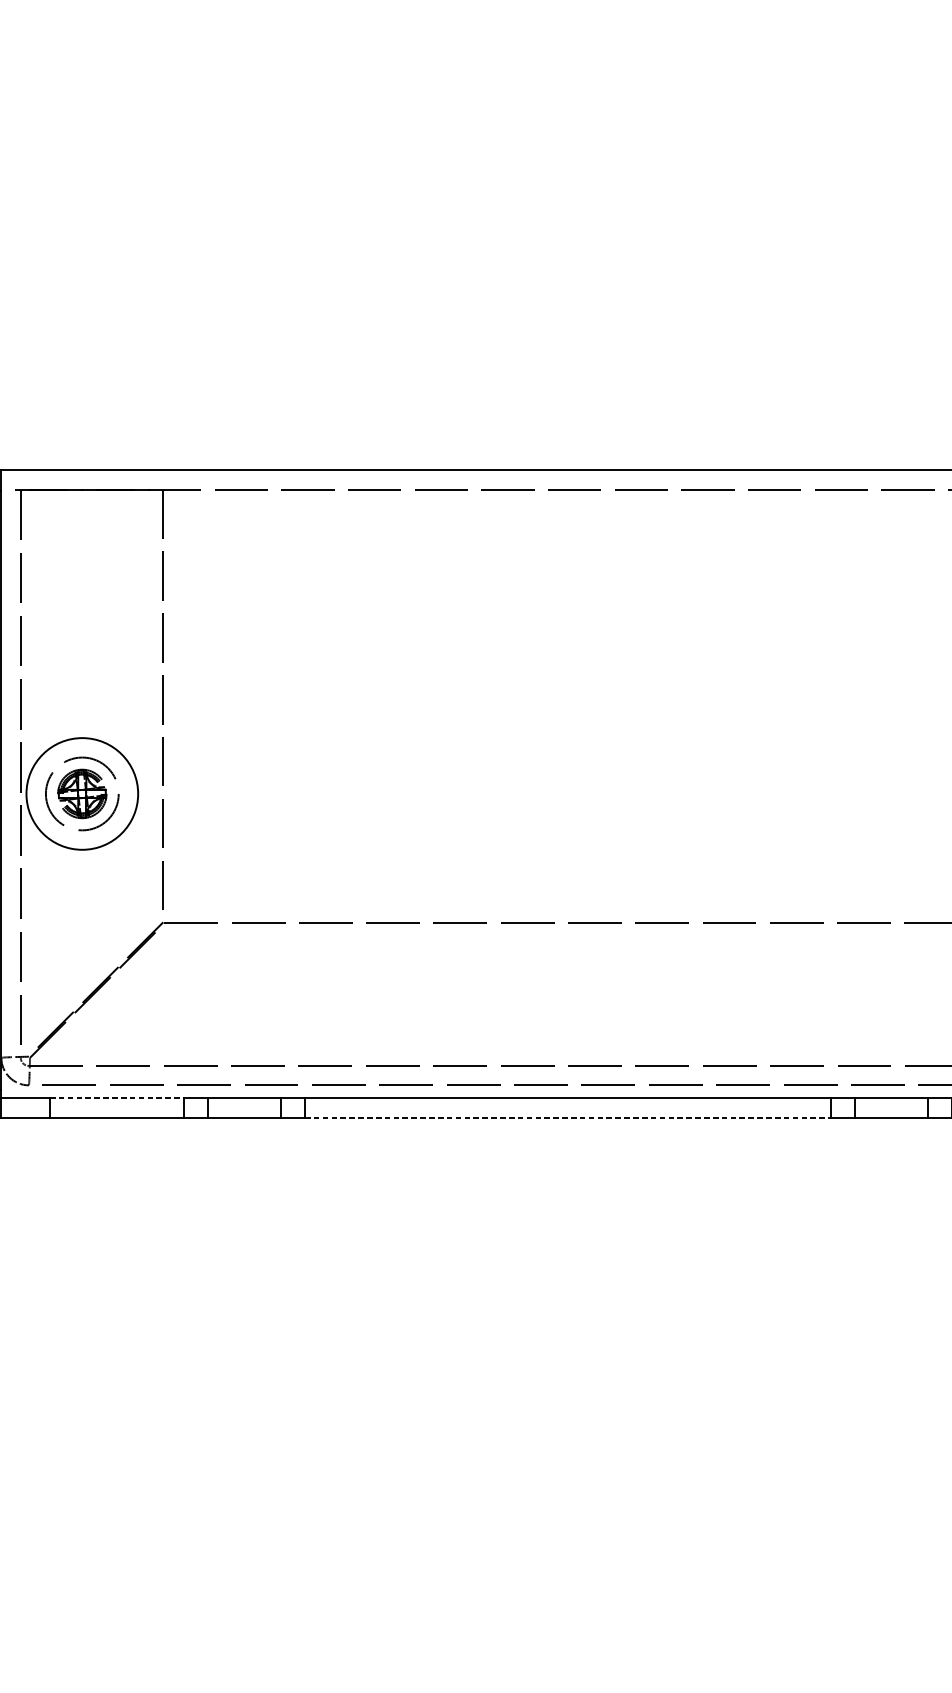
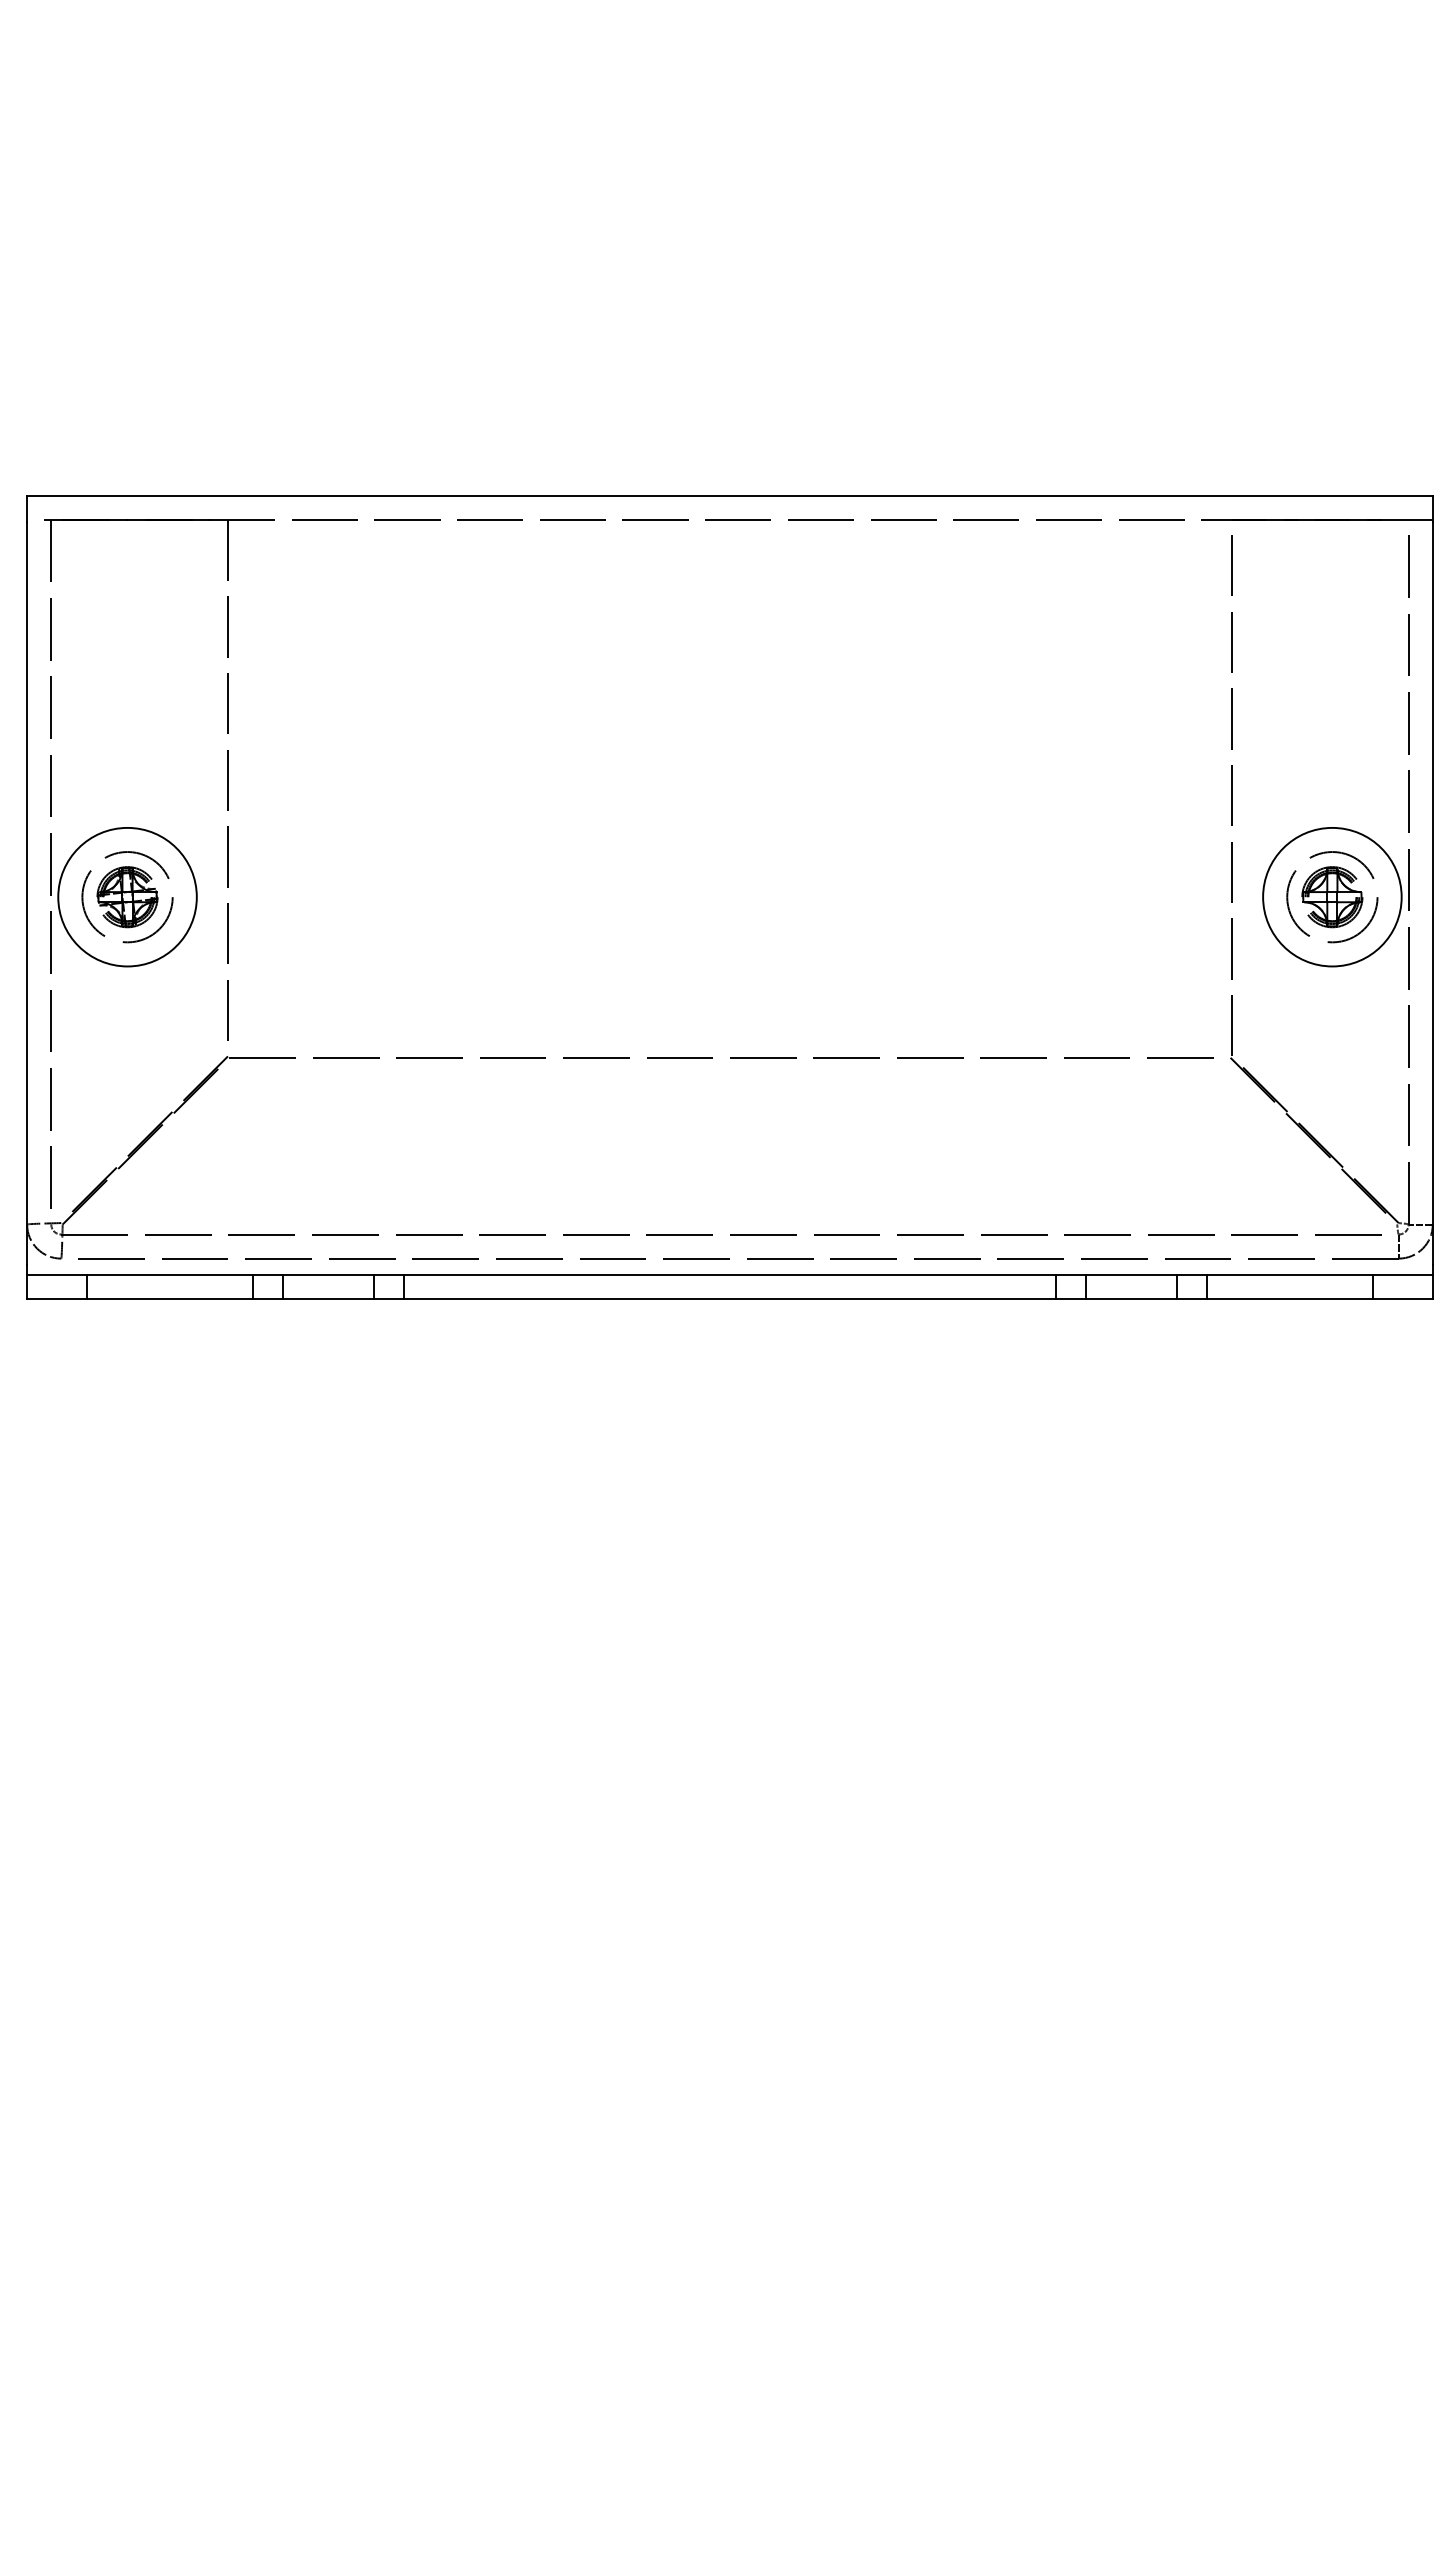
line: (116, 1098) -> (170, 1274), dashed -> solid
line: (568, 1117) -> (730, 1298), dashed -> solid

